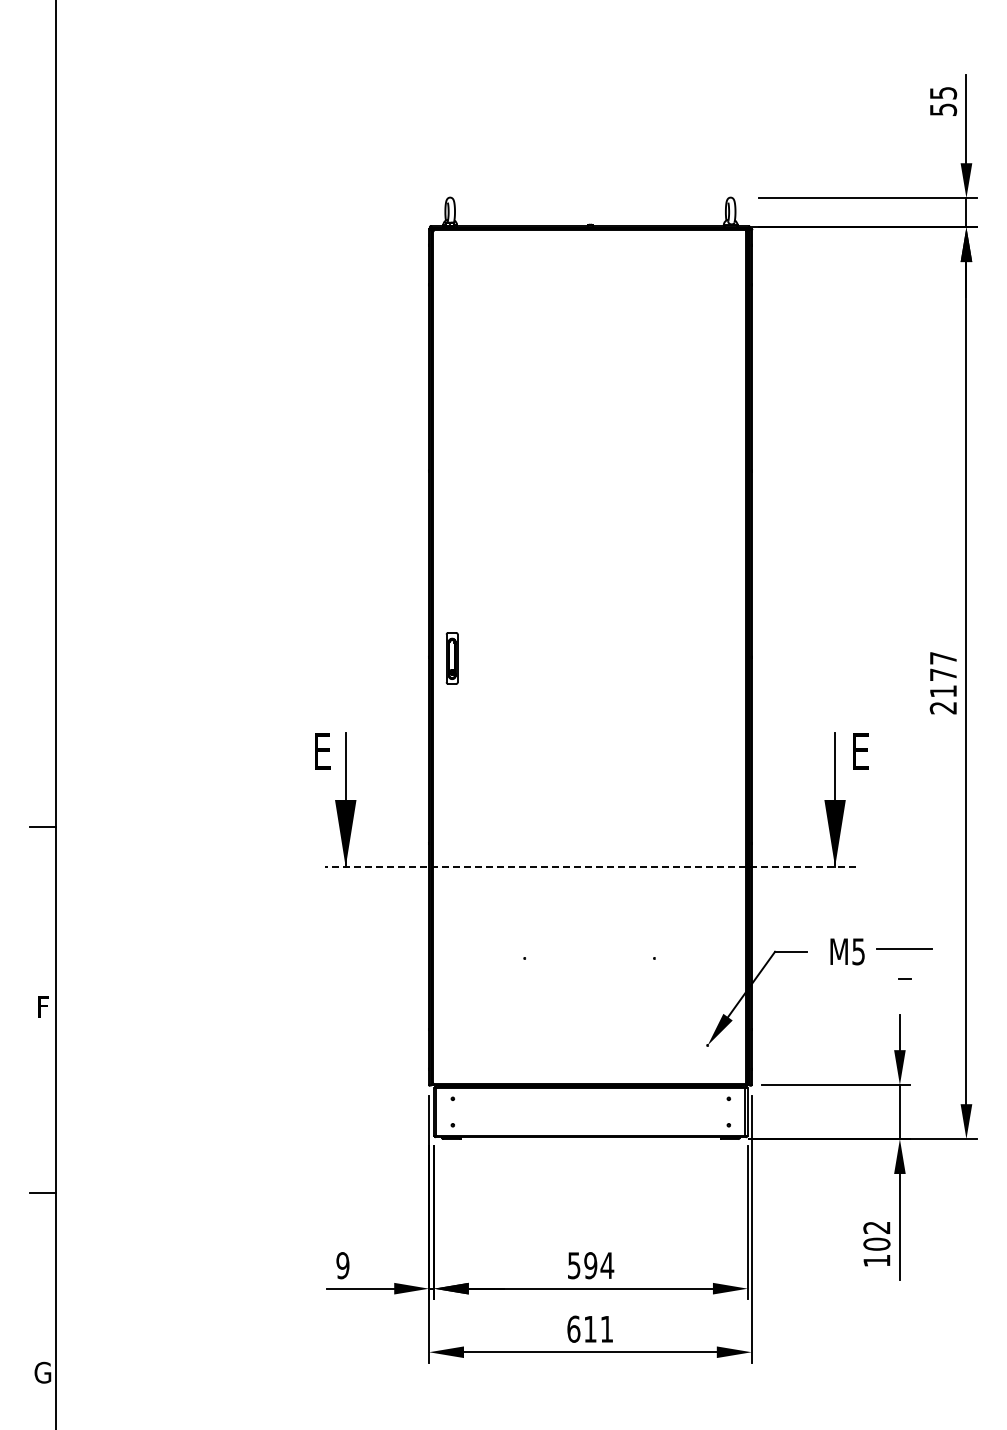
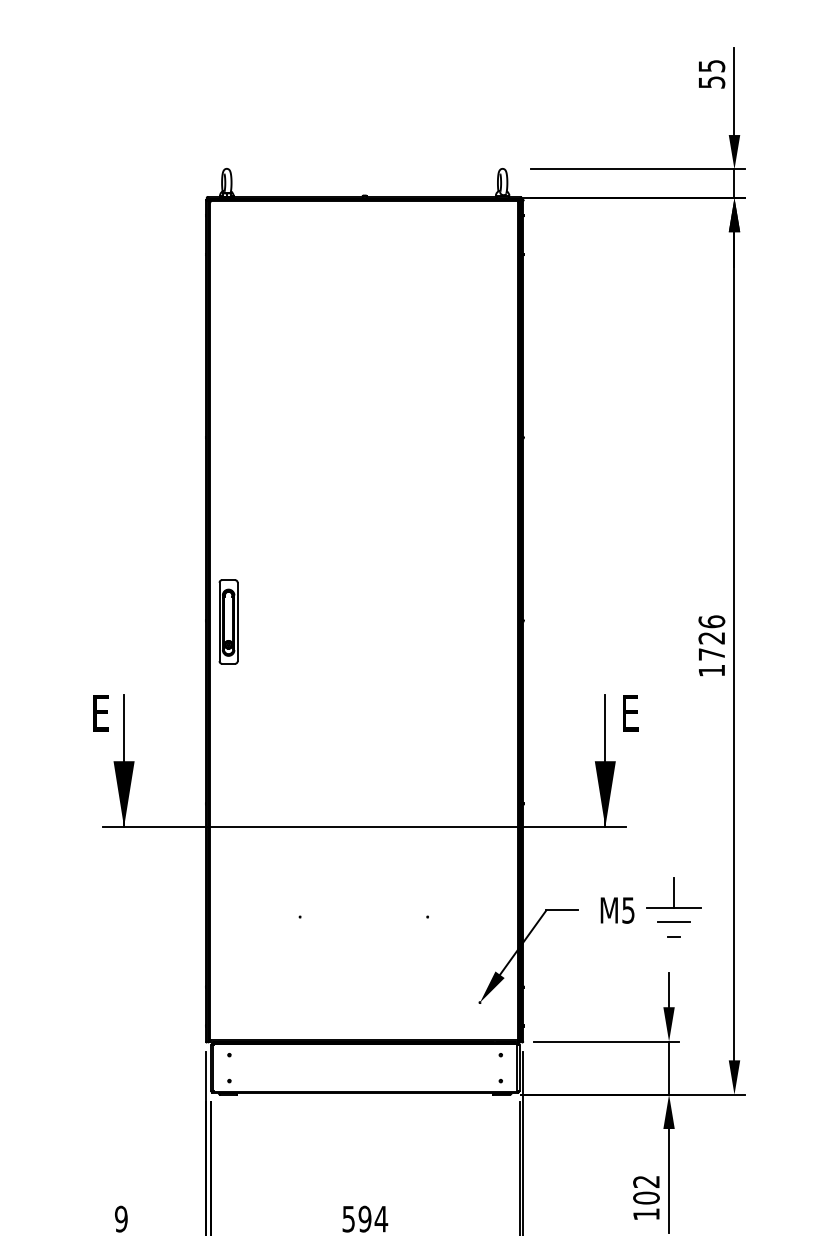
part: (452, 658) -> (229, 622), size x1.67
text: (943, 682) -> (711, 645), 2177 -> 1726
line: (590, 867) -> (364, 827), dashed -> solid
line: (904, 933) -> (673, 892), added
line: (904, 963) -> (673, 922), added

